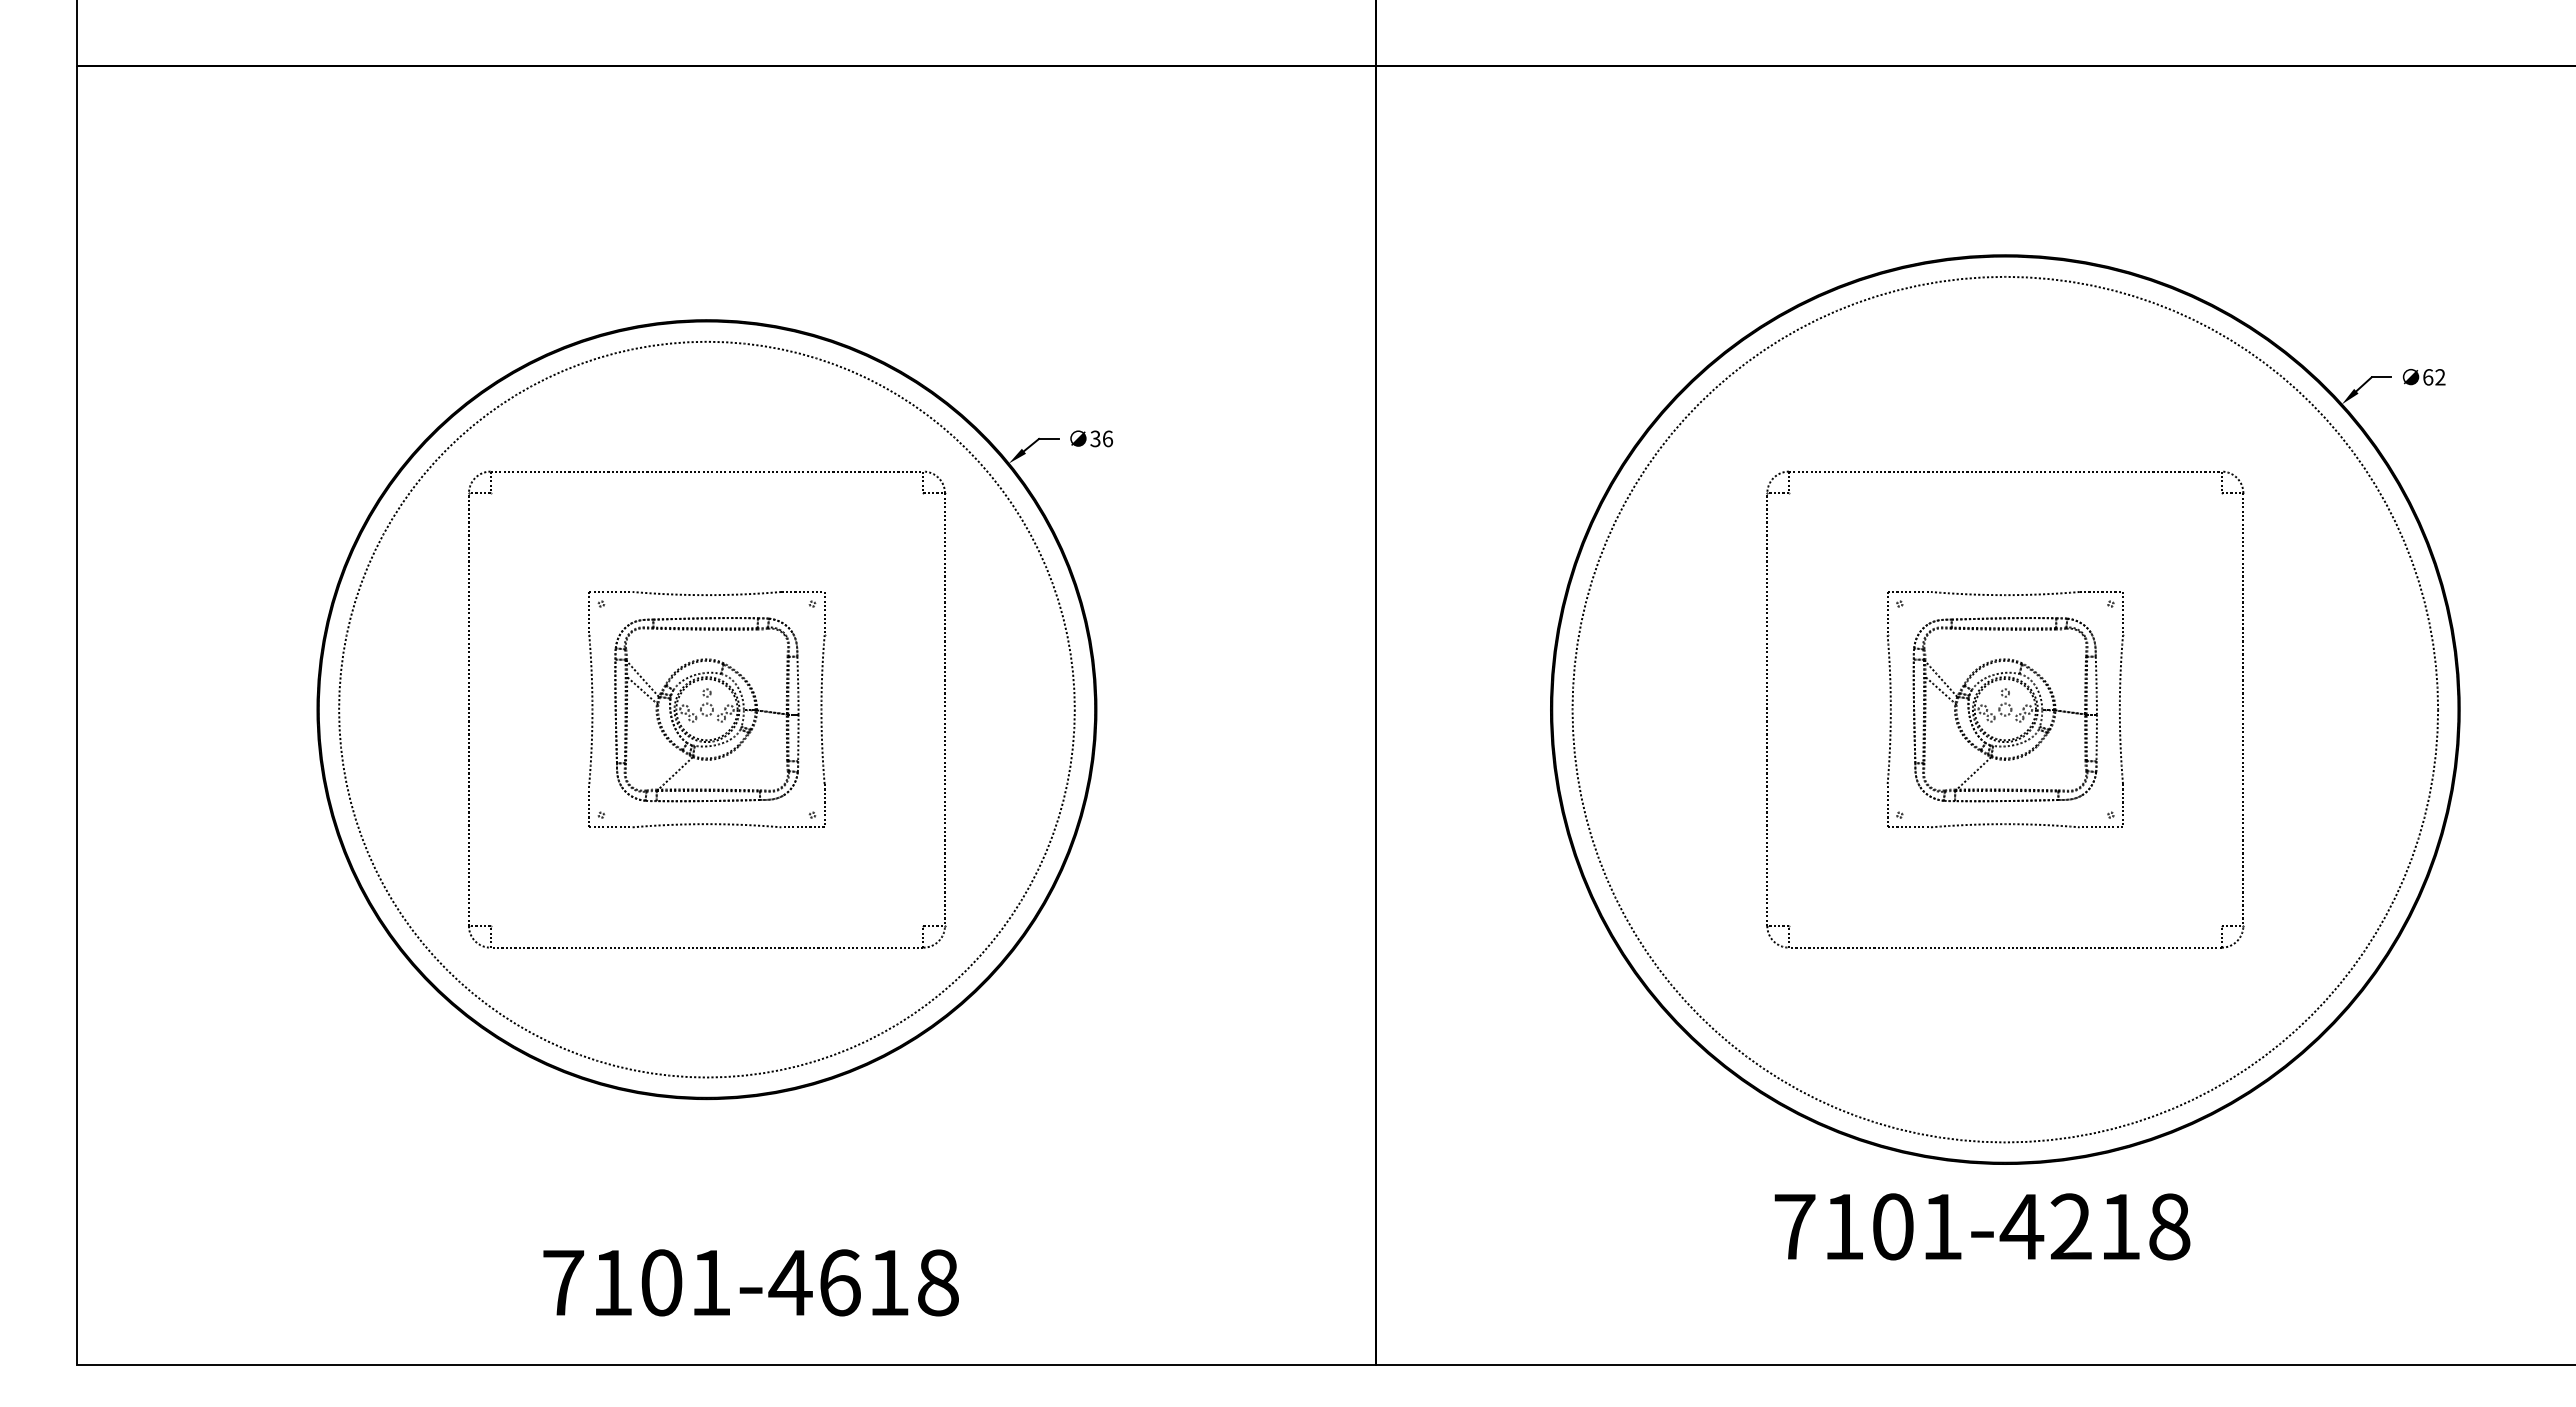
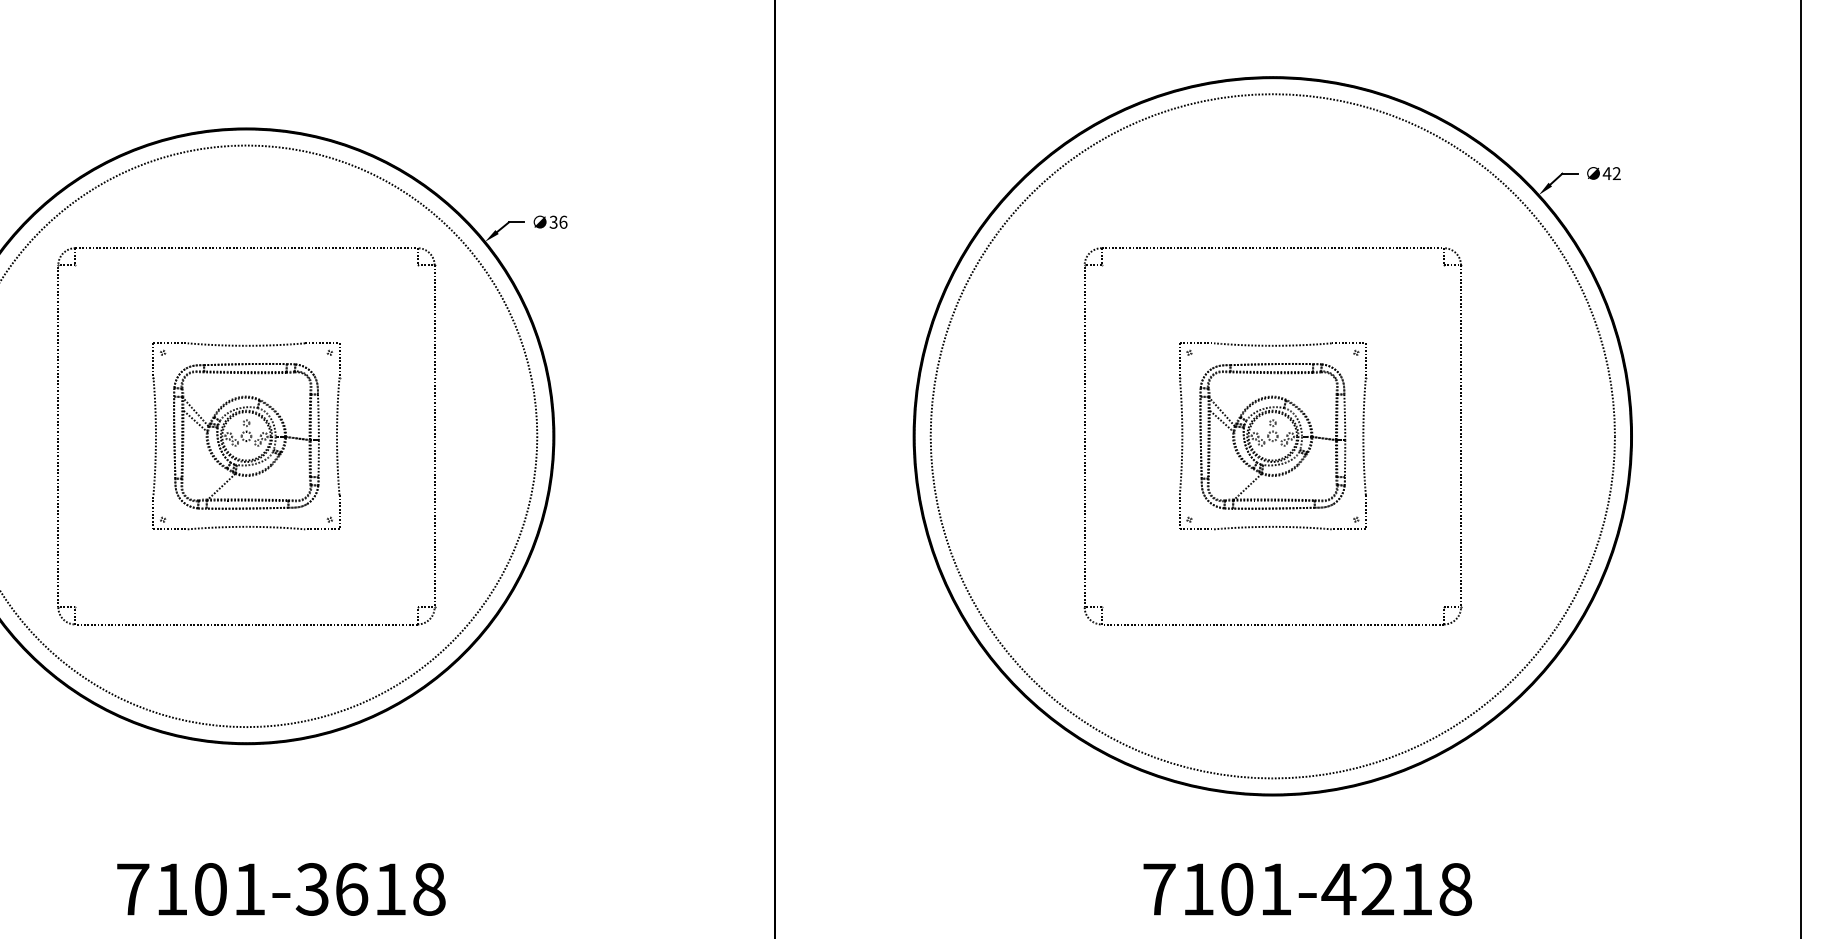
text: (2427, 377) -> (1606, 173), 62 -> 42
text: (1982, 1226) -> (1307, 889), moved
text: (790, 1282) -> (312, 889), 7101-4618 -> 7101-3618

